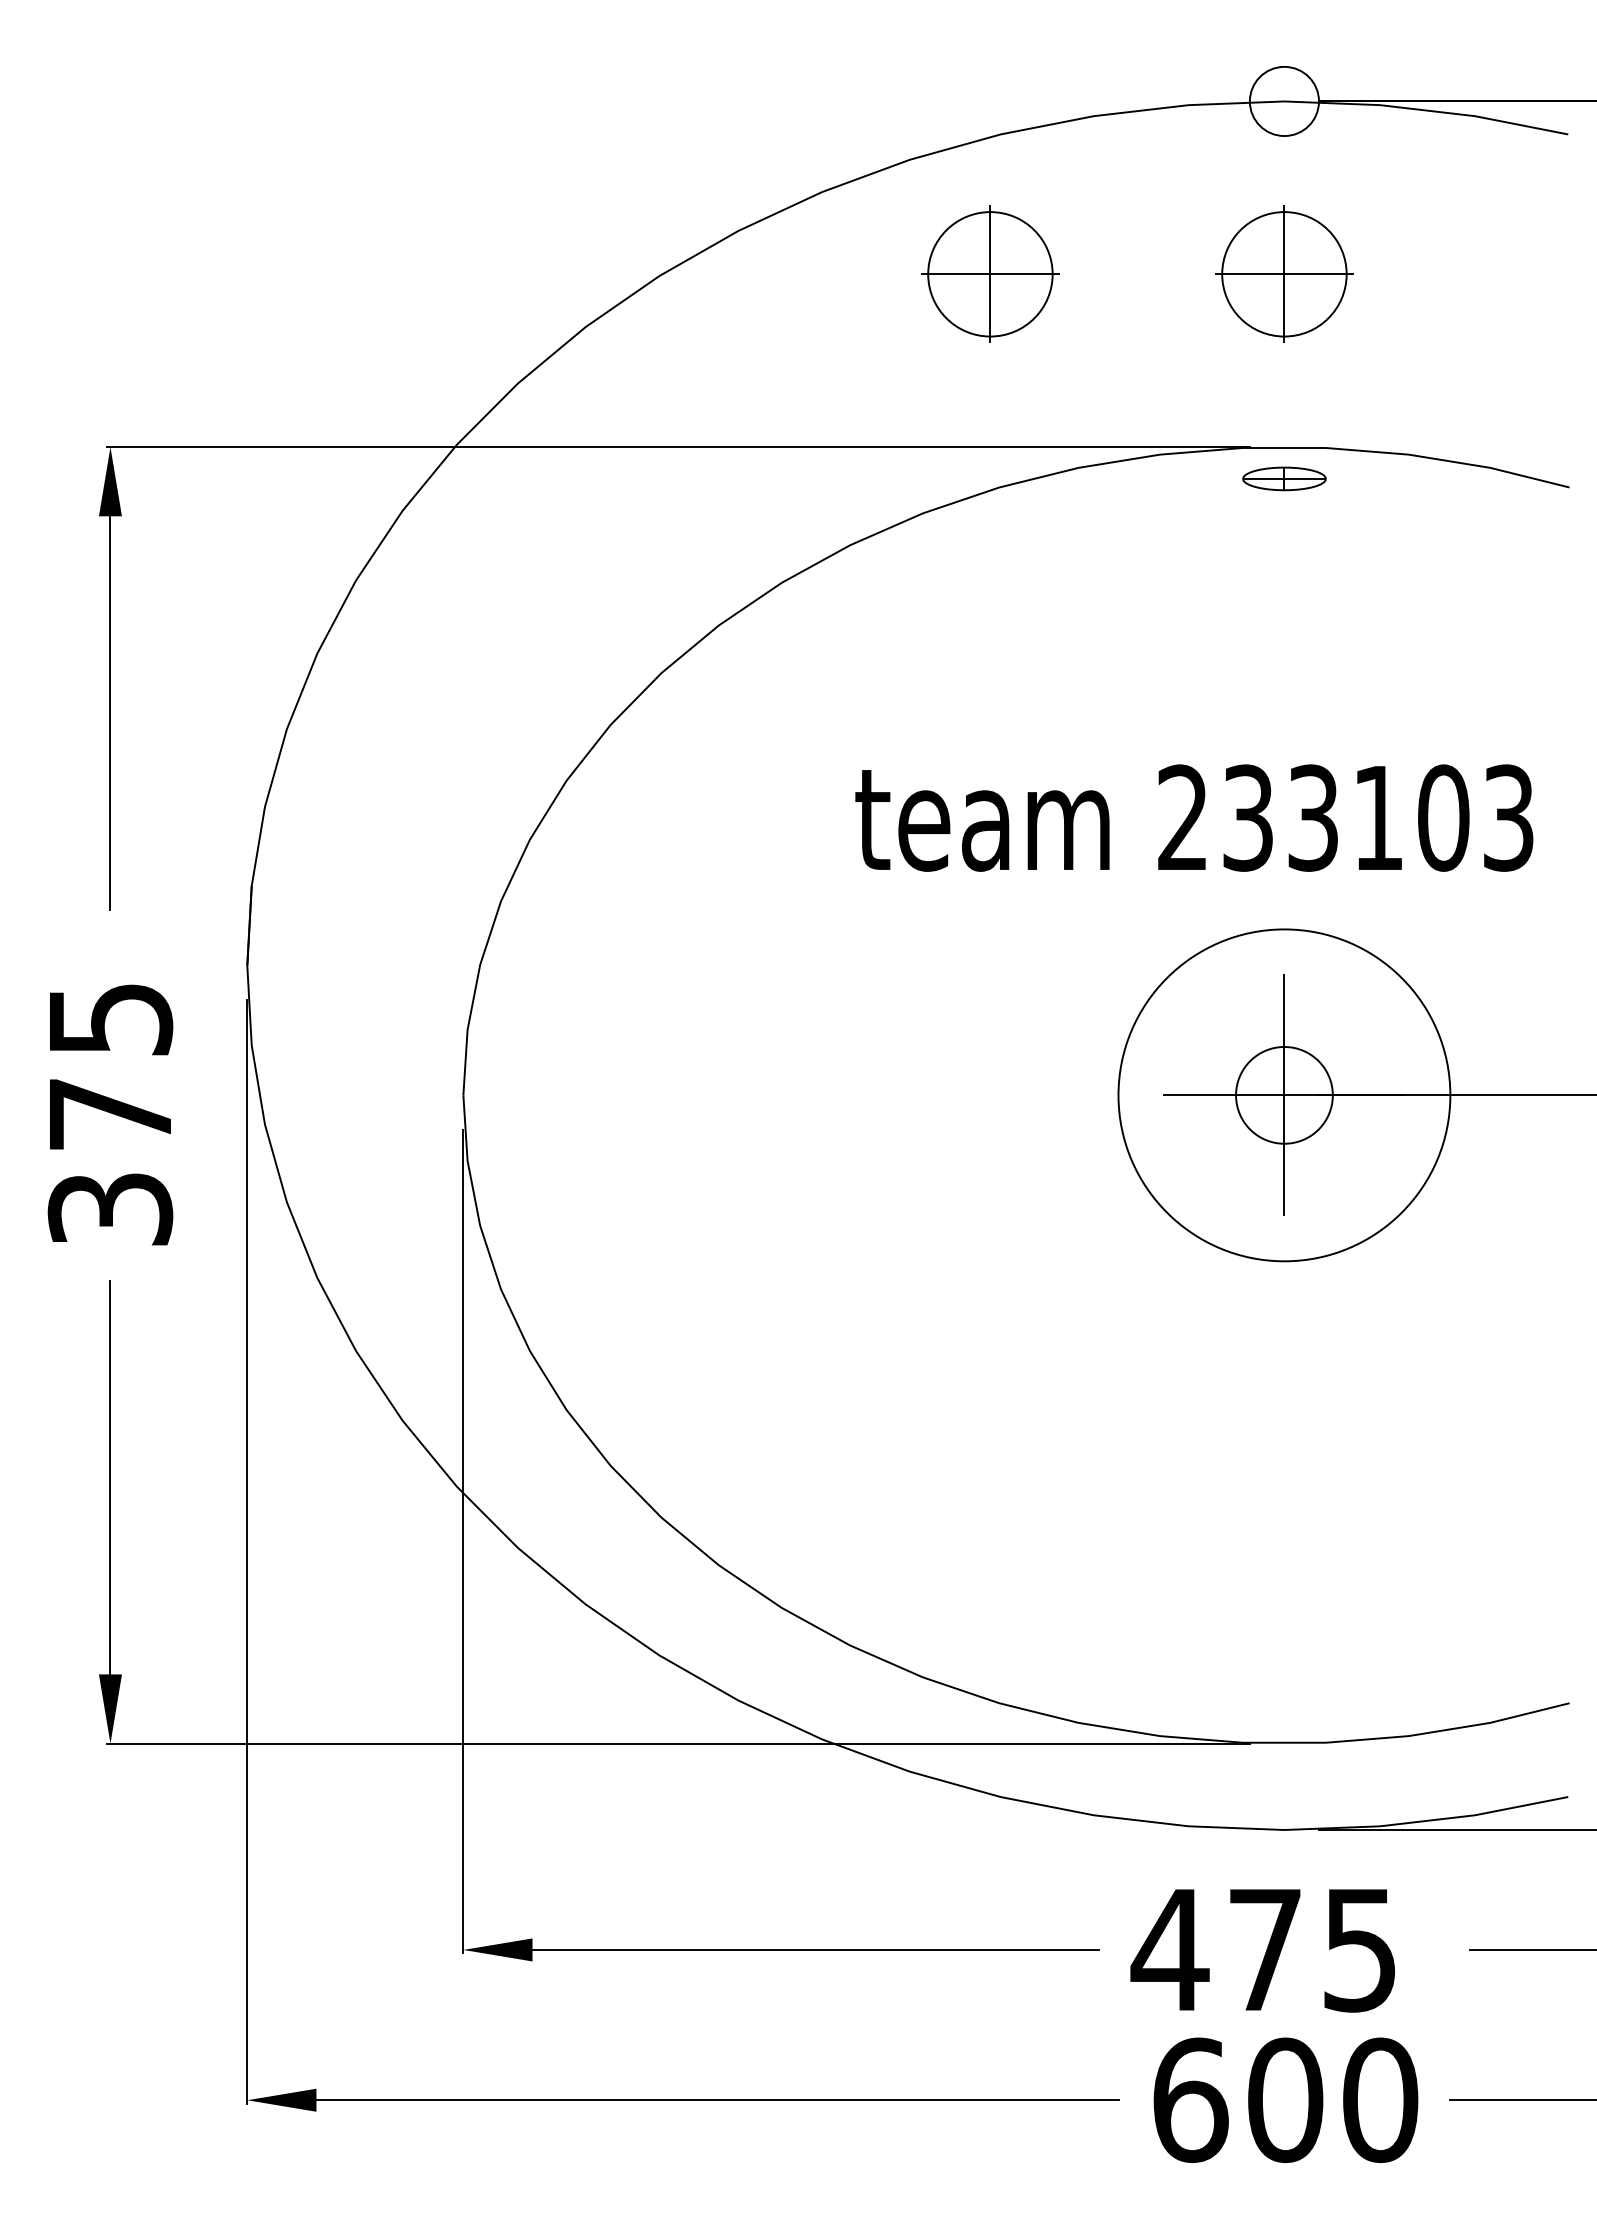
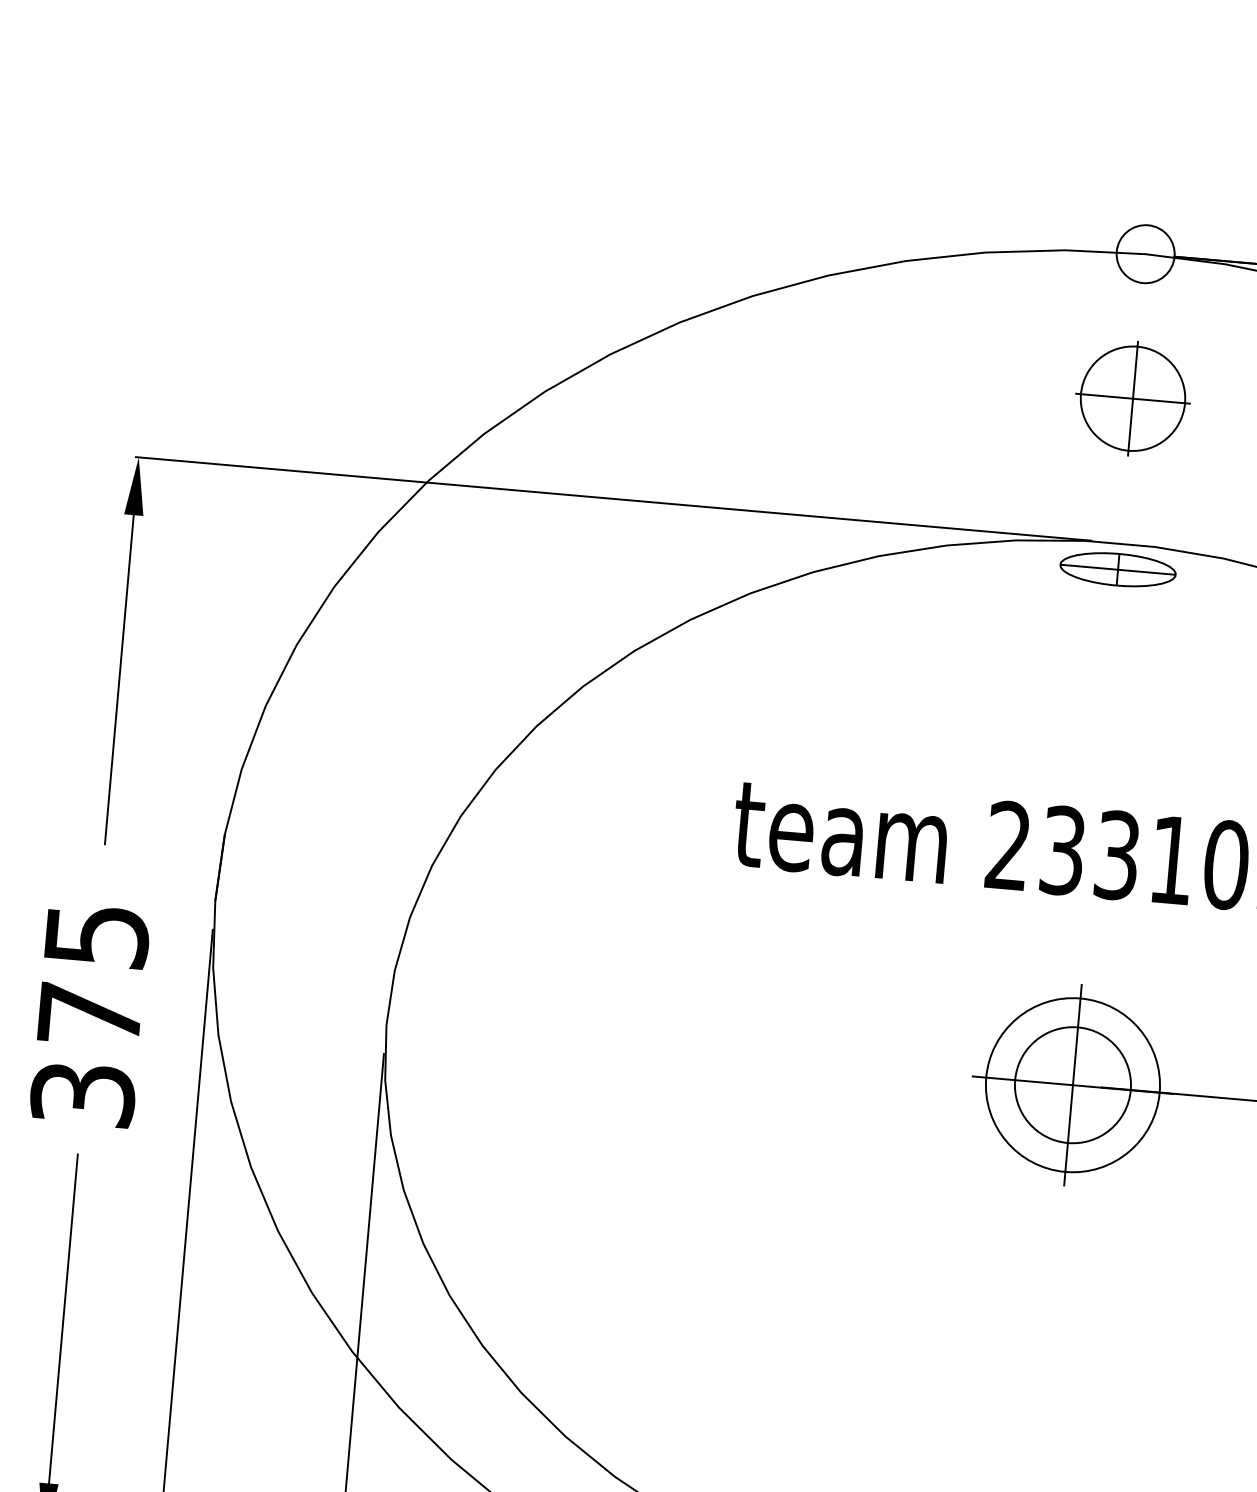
part: (990, 273) -> (887, 376), removed
part: (1284, 478) -> (1118, 569), size x1.67
circle: (1284, 1095) -> (1073, 1085), size x0.62
circle: (1284, 1095) -> (1073, 1085), size x1.43

